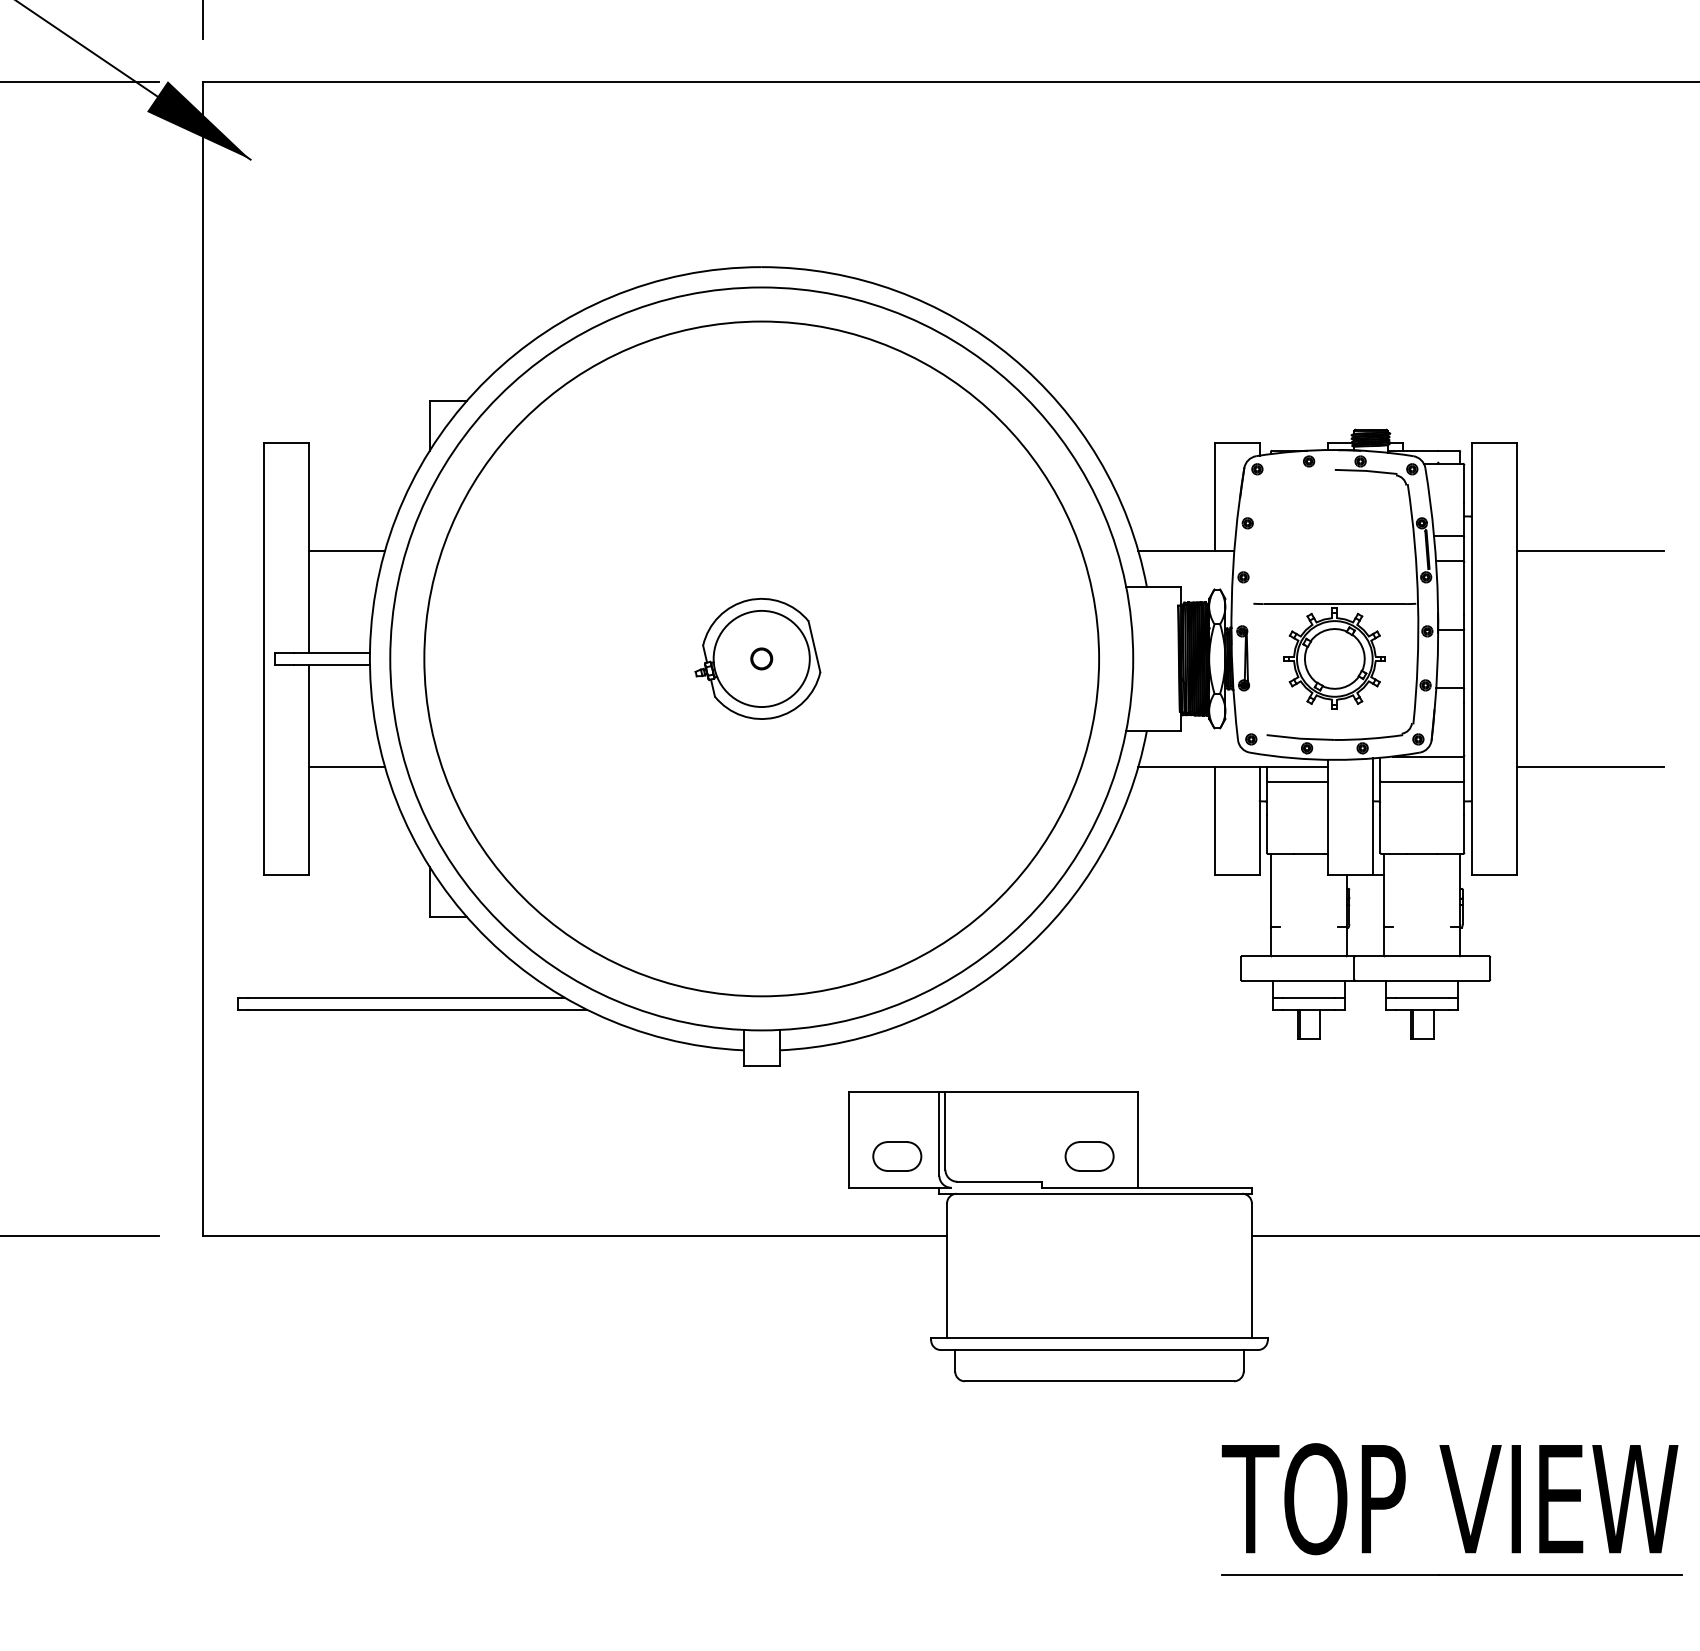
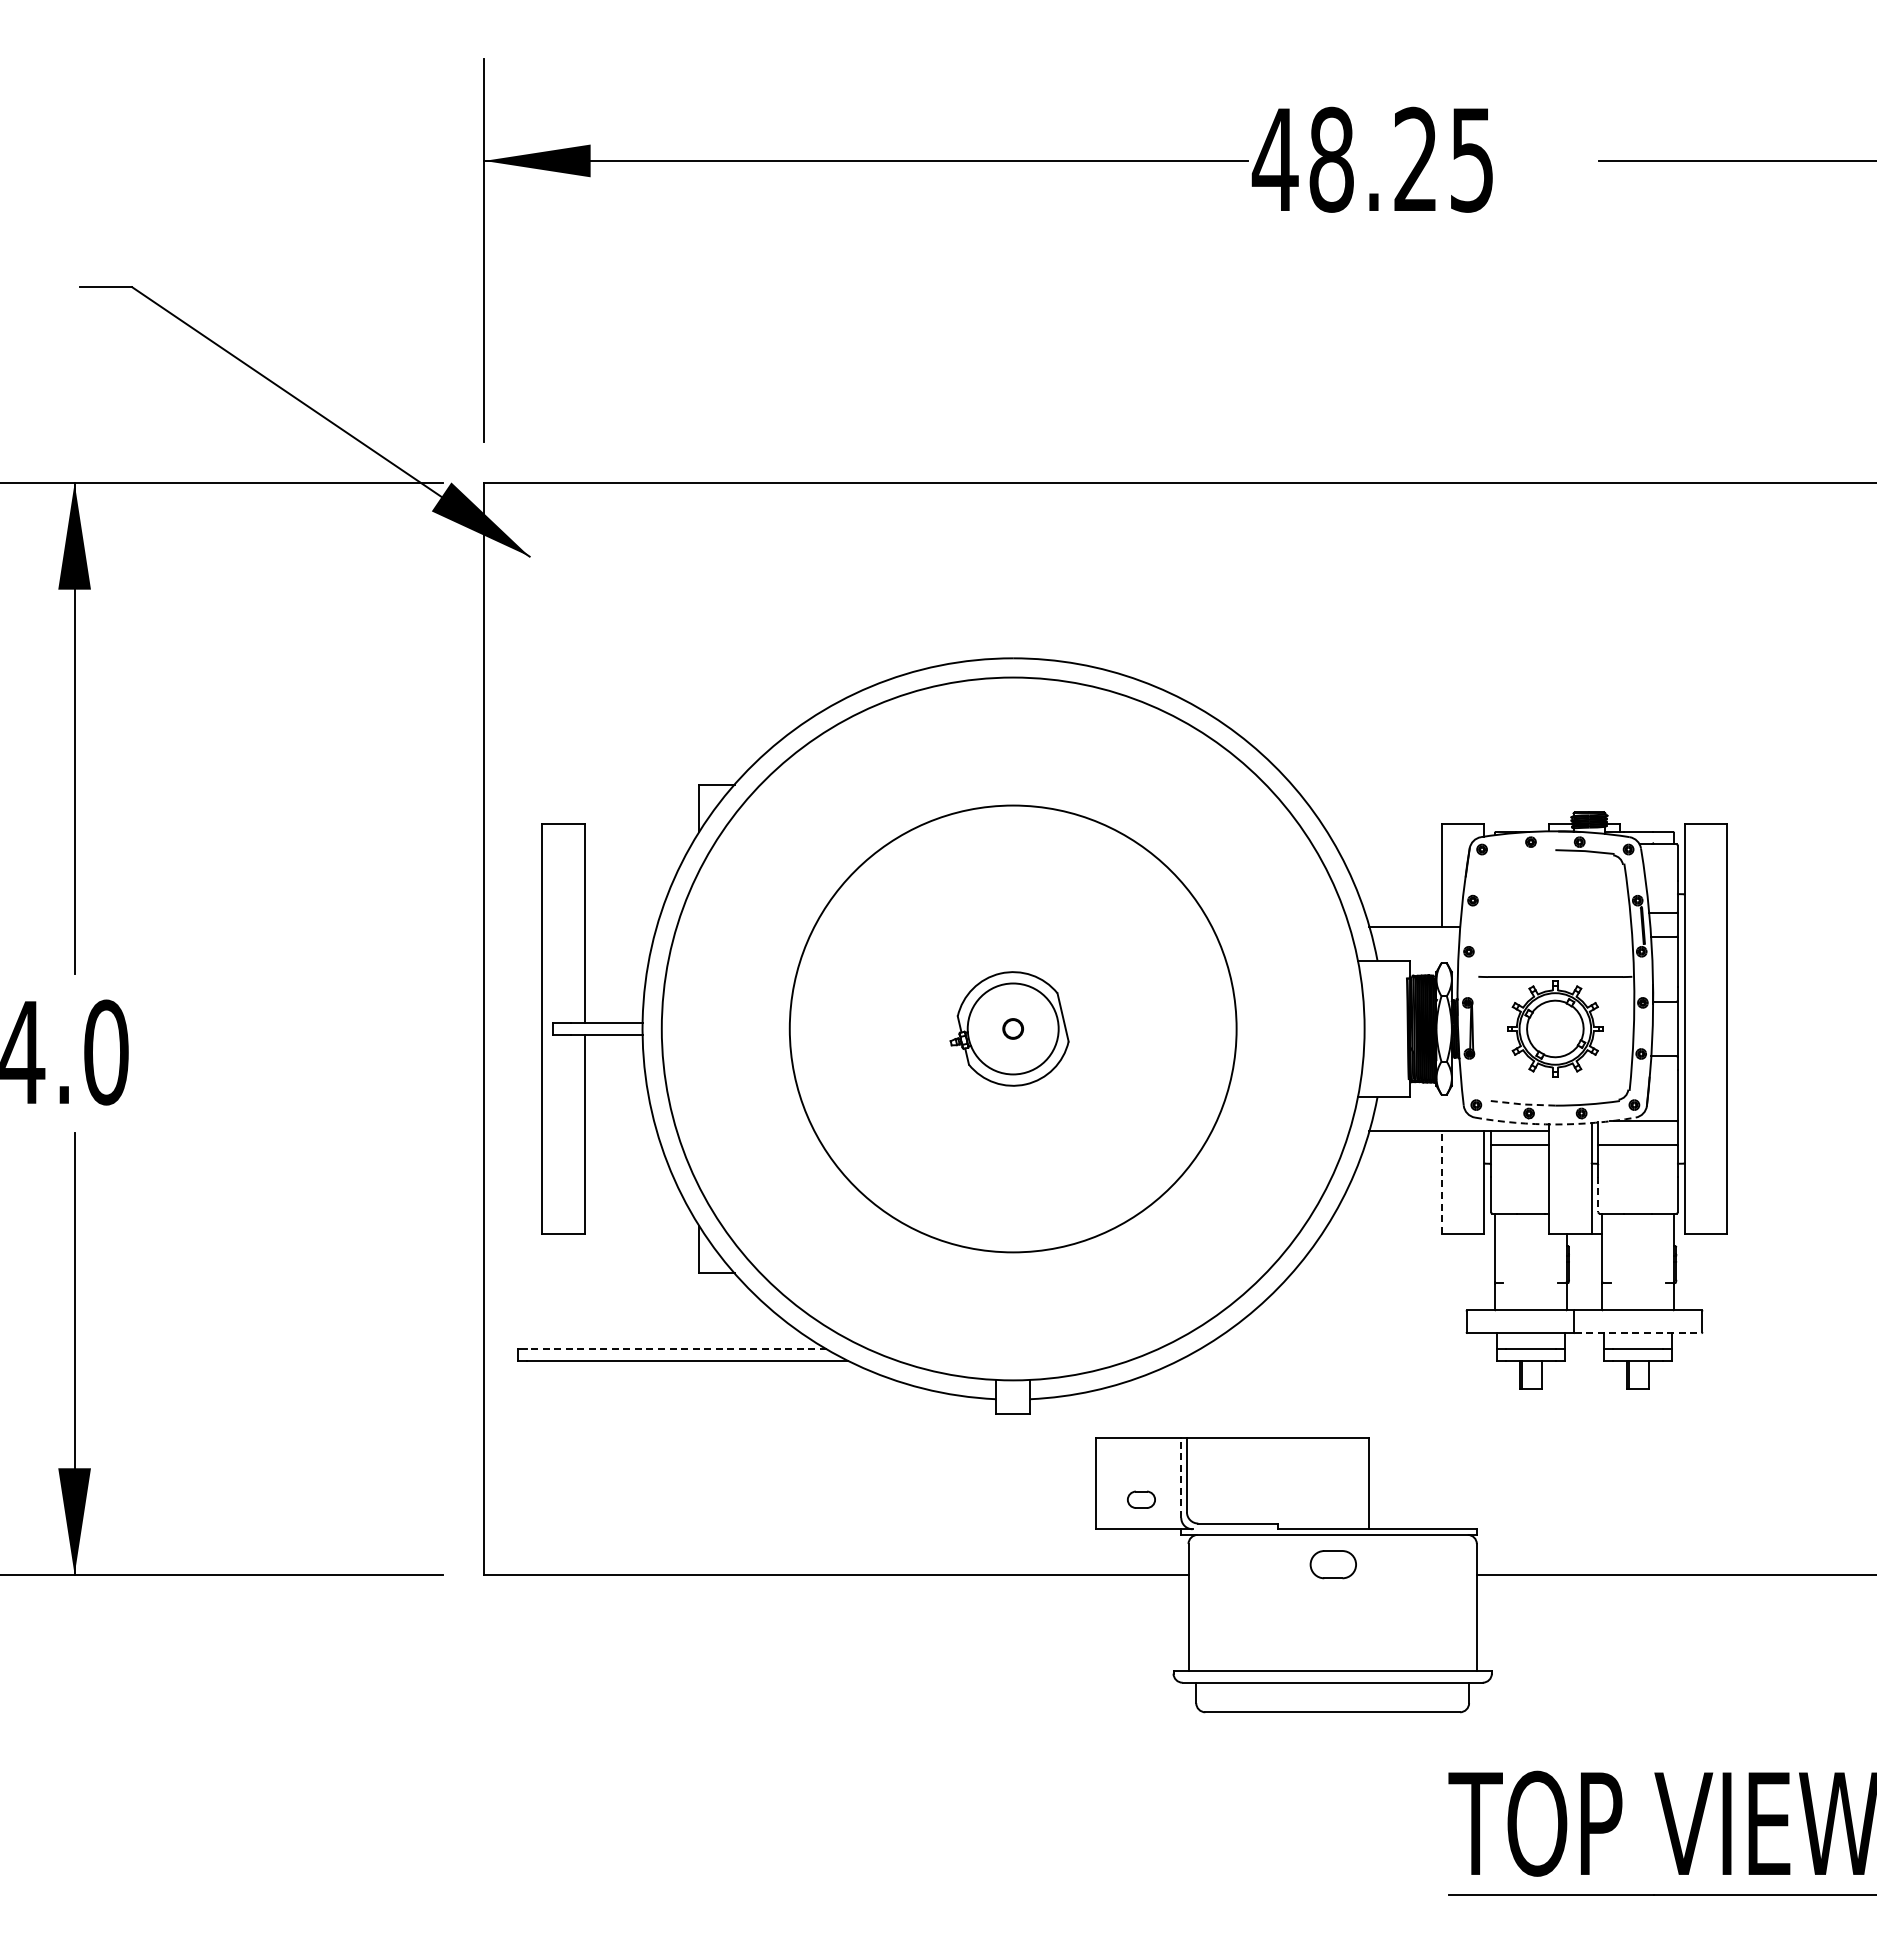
line: (346, 550) -> (620, 926), removed
line: (1589, 550) -> (1796, 926), removed
circle: (762, 658) -> (1013, 1028), size x0.7
line: (1300, 738) -> (1522, 1104), solid -> dashed
arc: (1334, 759) -> (1555, 1124), solid -> dashed
line: (346, 767) -> (620, 1131), removed
line: (1589, 767) -> (1796, 1131), removed
line: (1214, 820) -> (1441, 1181), solid -> dashed
line: (1380, 833) -> (1598, 1194), solid -> dashed
line: (1422, 980) -> (1638, 1333), solid -> dashed
line: (405, 997) -> (676, 1349), solid -> dashed
line: (939, 1134) -> (1181, 1478), solid -> dashed
part: (897, 1156) -> (1141, 1499), size x0.6
part: (1088, 1156) -> (1332, 1564), moved

